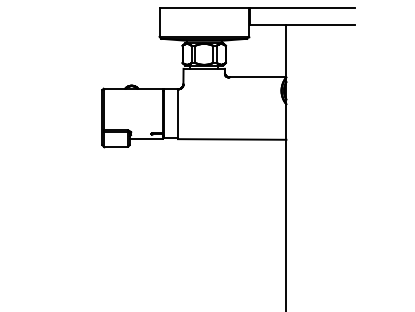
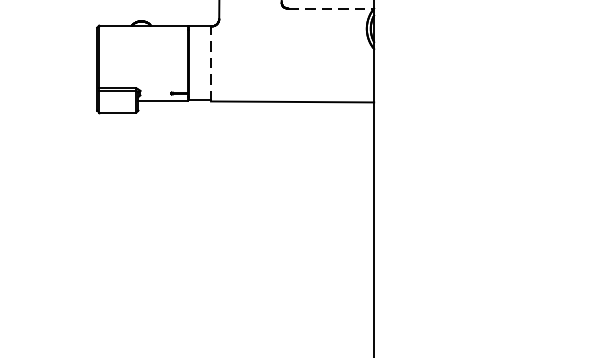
line: (258, 77) -> (332, 8), solid -> dashed
line: (177, 114) -> (210, 64), solid -> dashed

